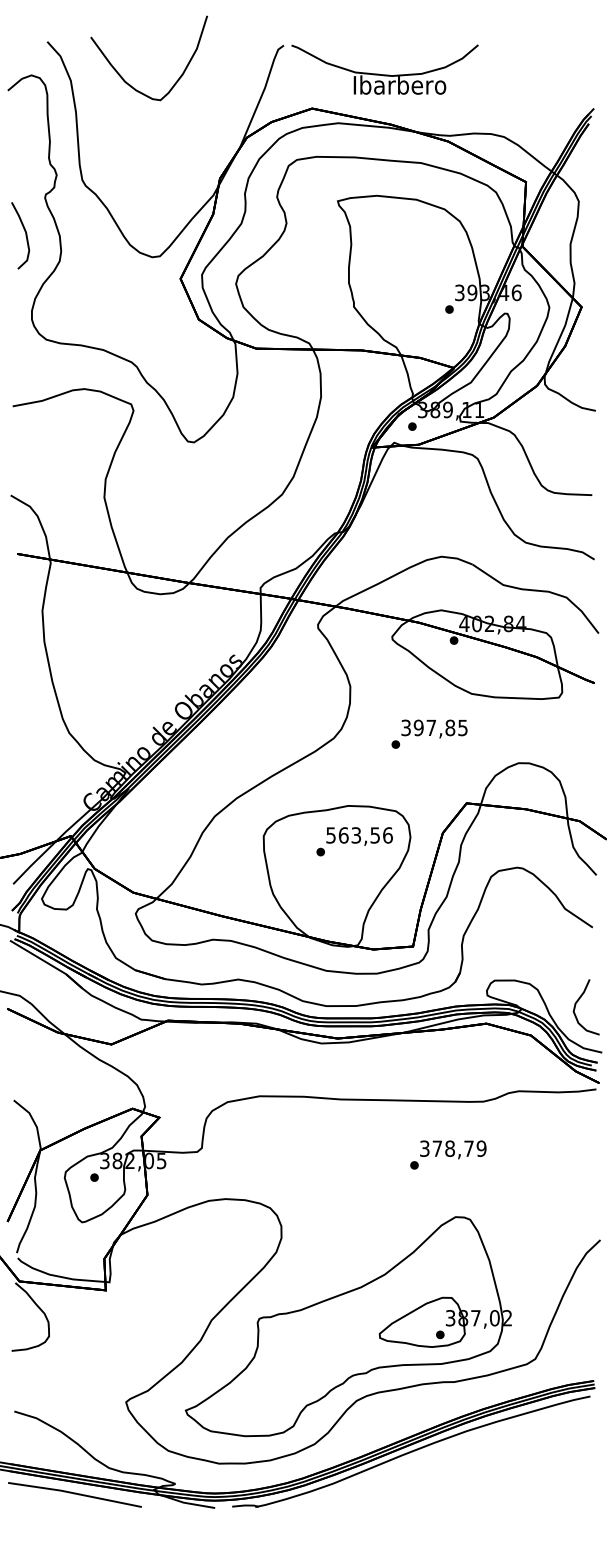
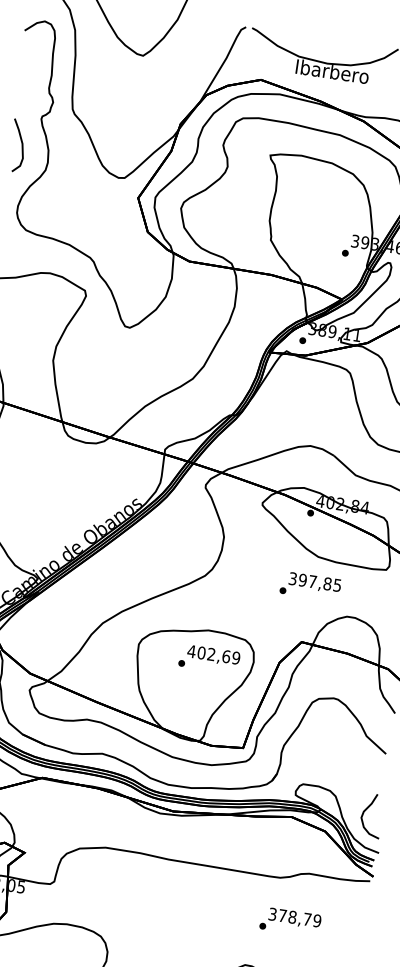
text: (429, 733) -> (310, 585), moved
text: (358, 835) -> (213, 654), 563,56 -> 402,69
text: (448, 1154) -> (290, 921), moved

